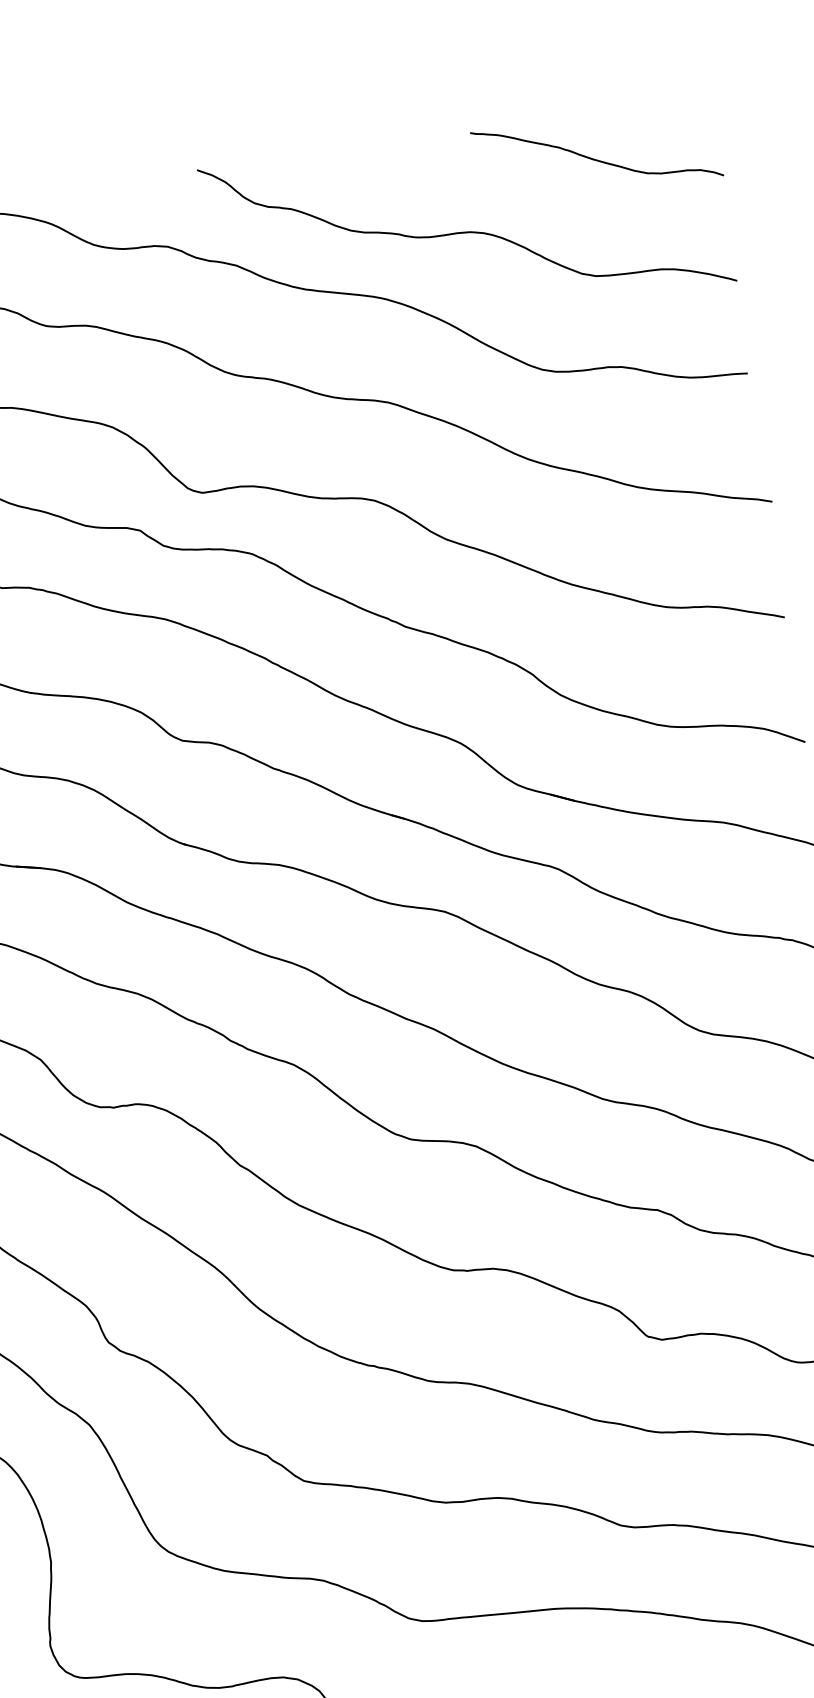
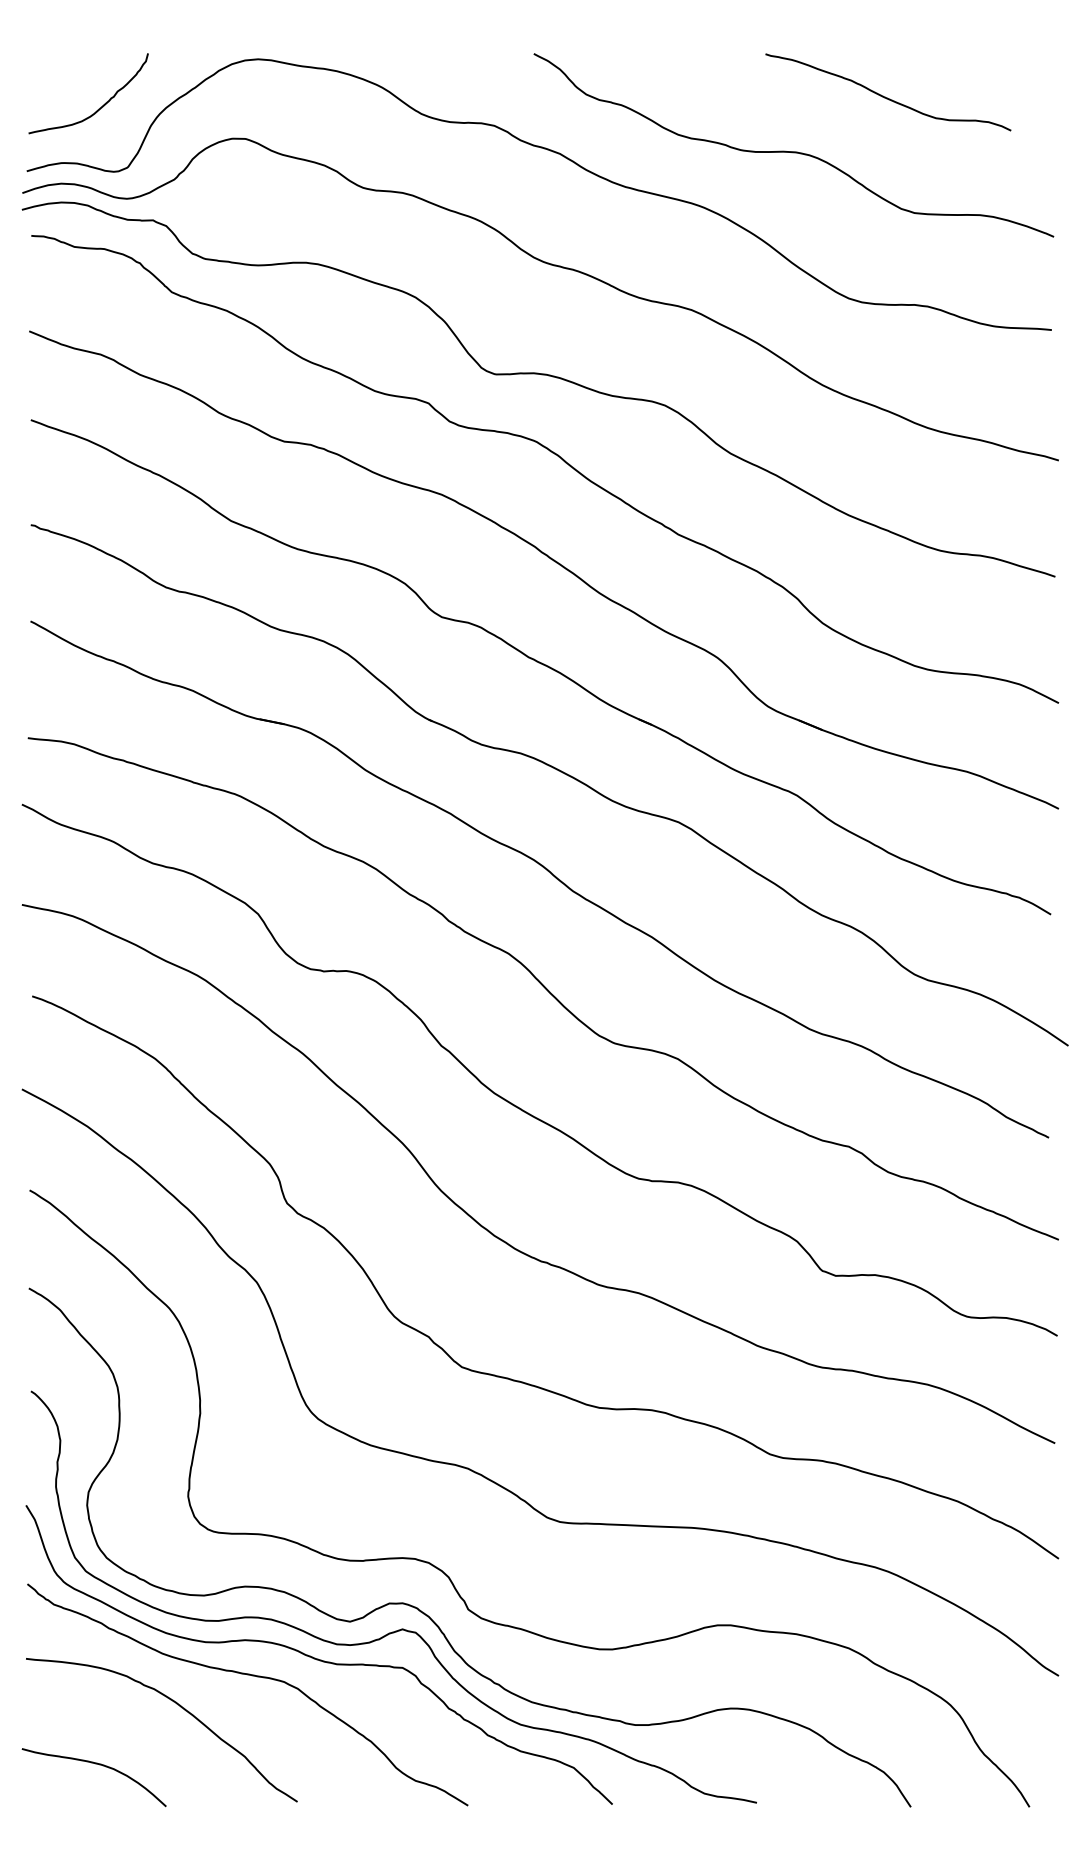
curve: (594, 158) -> (885, 96), moved

